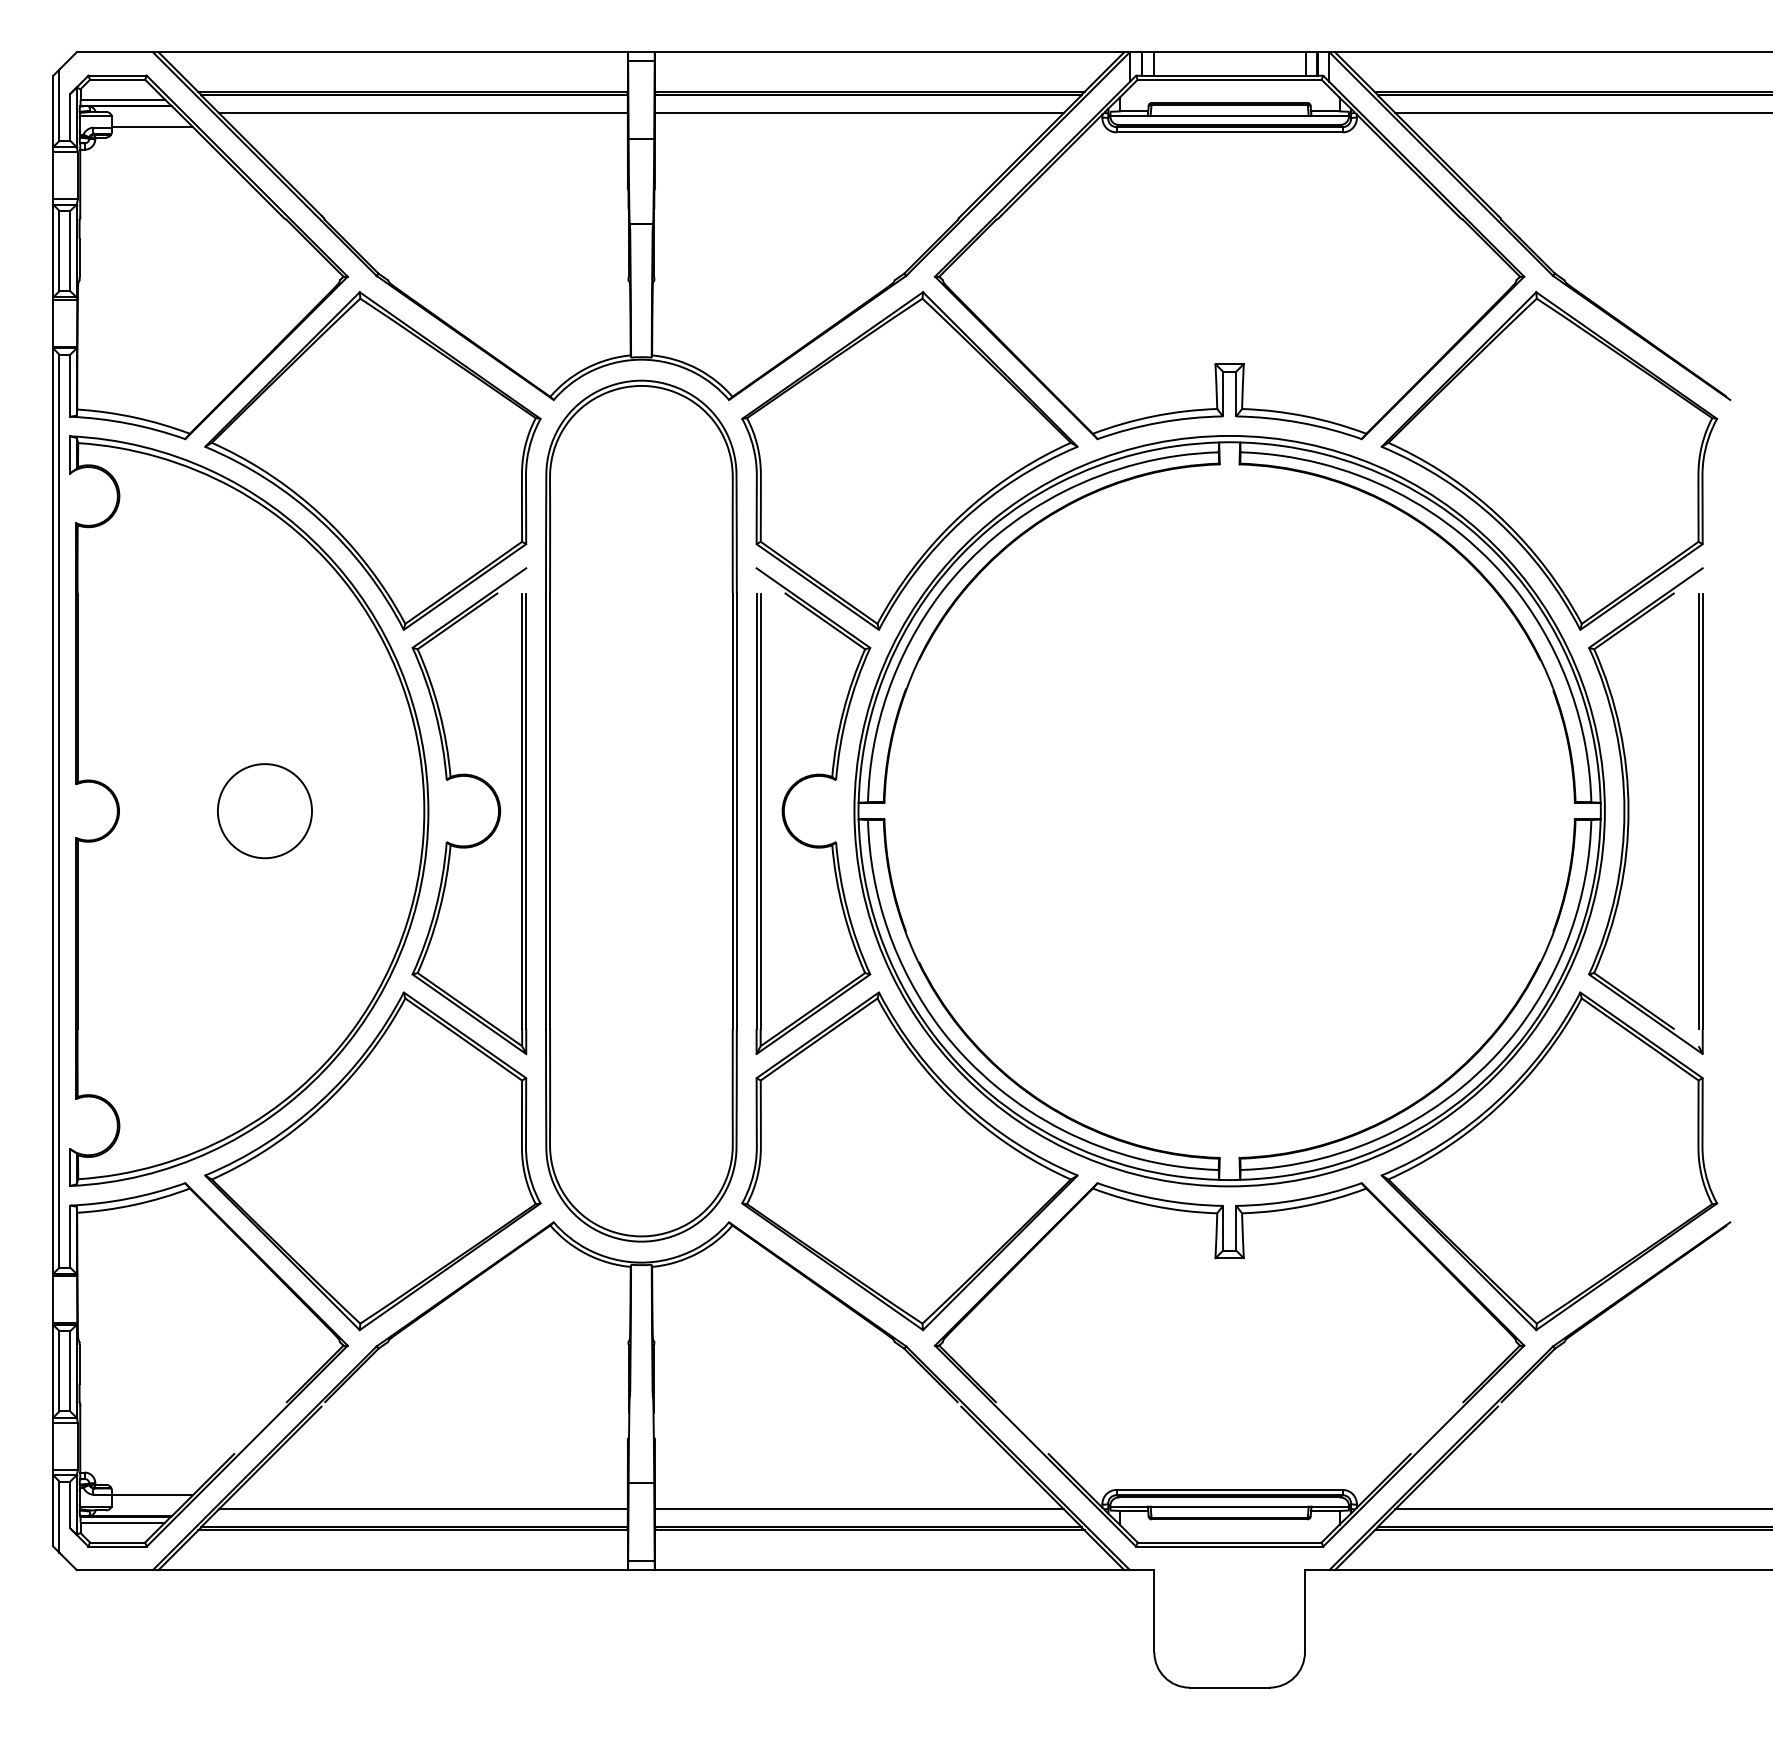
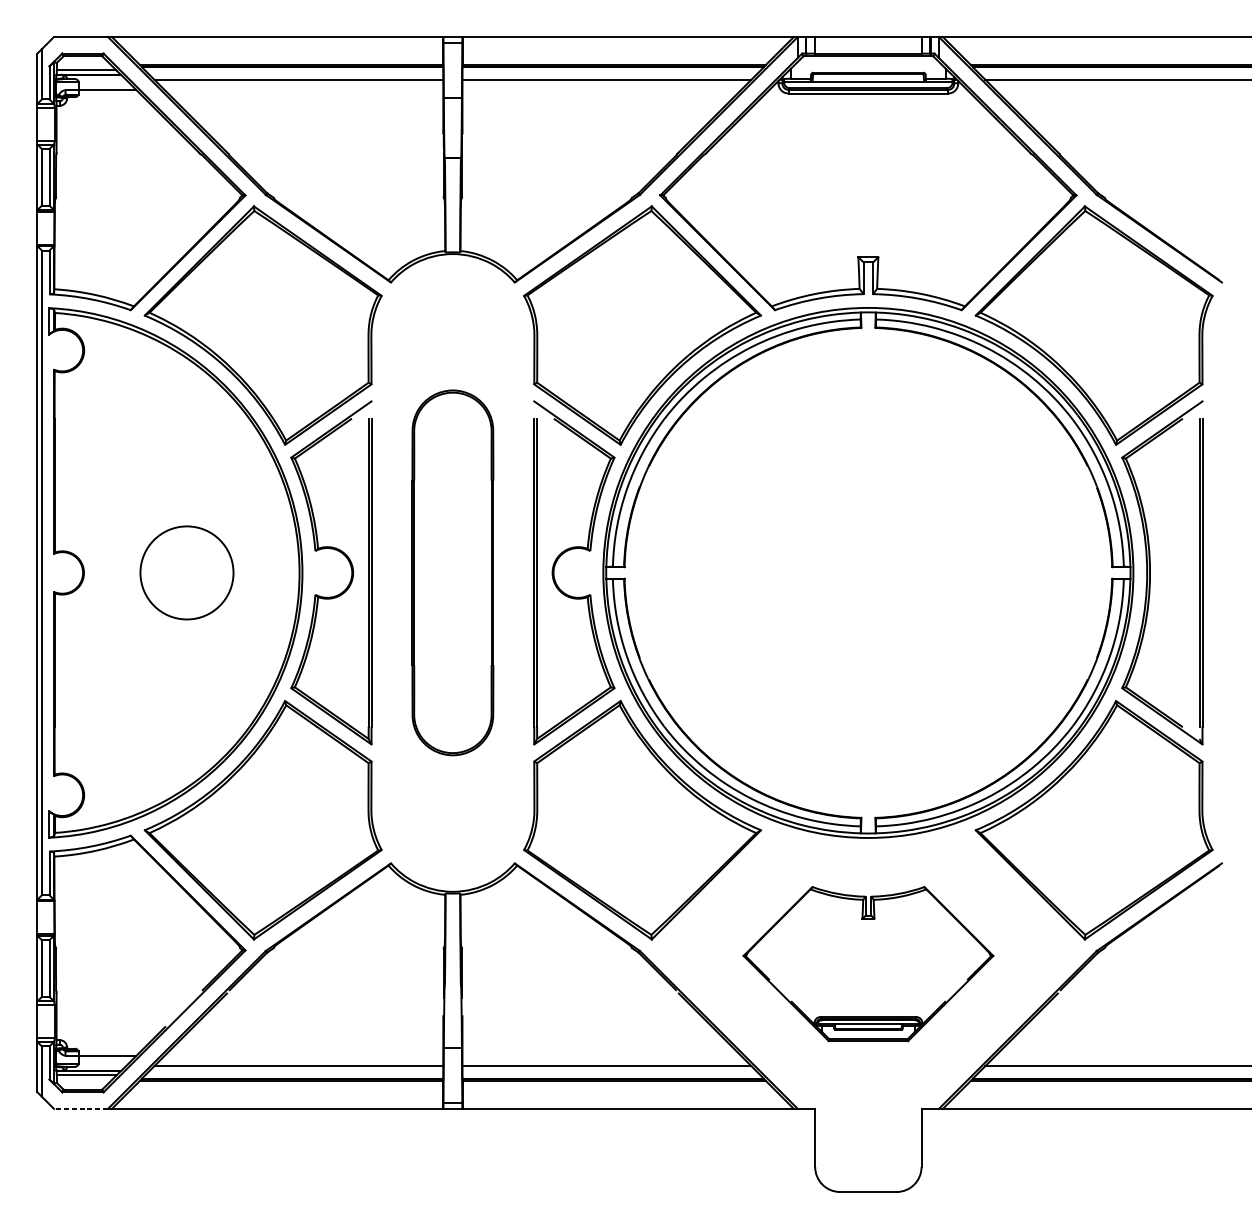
part: (641, 810) -> (452, 572), size x0.6
circle: (264, 811) -> (186, 573), size x1.4
part: (1229, 1364) -> (868, 963), size x0.6
line: (114, 1570) -> (80, 1109), solid -> dashed

